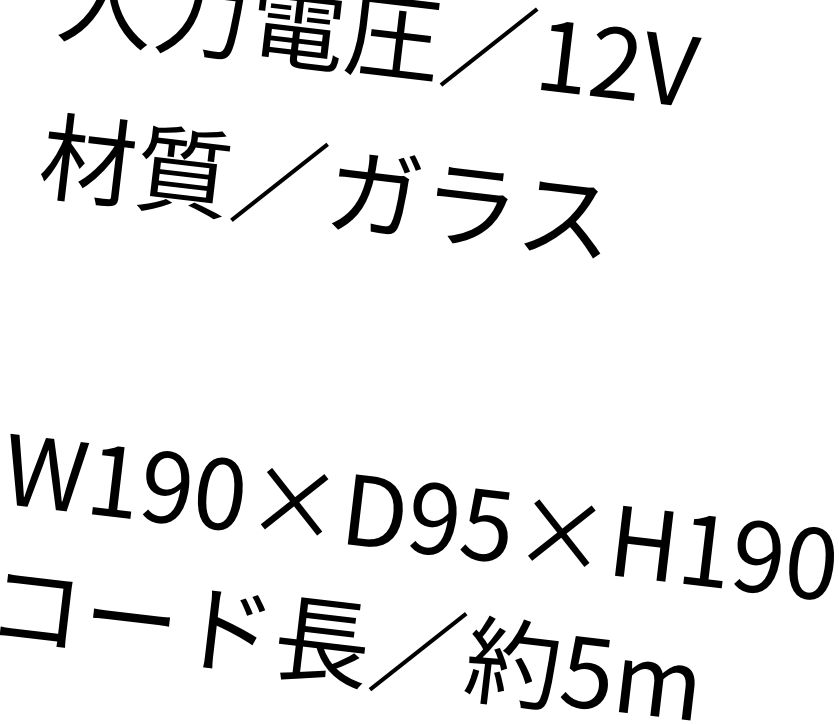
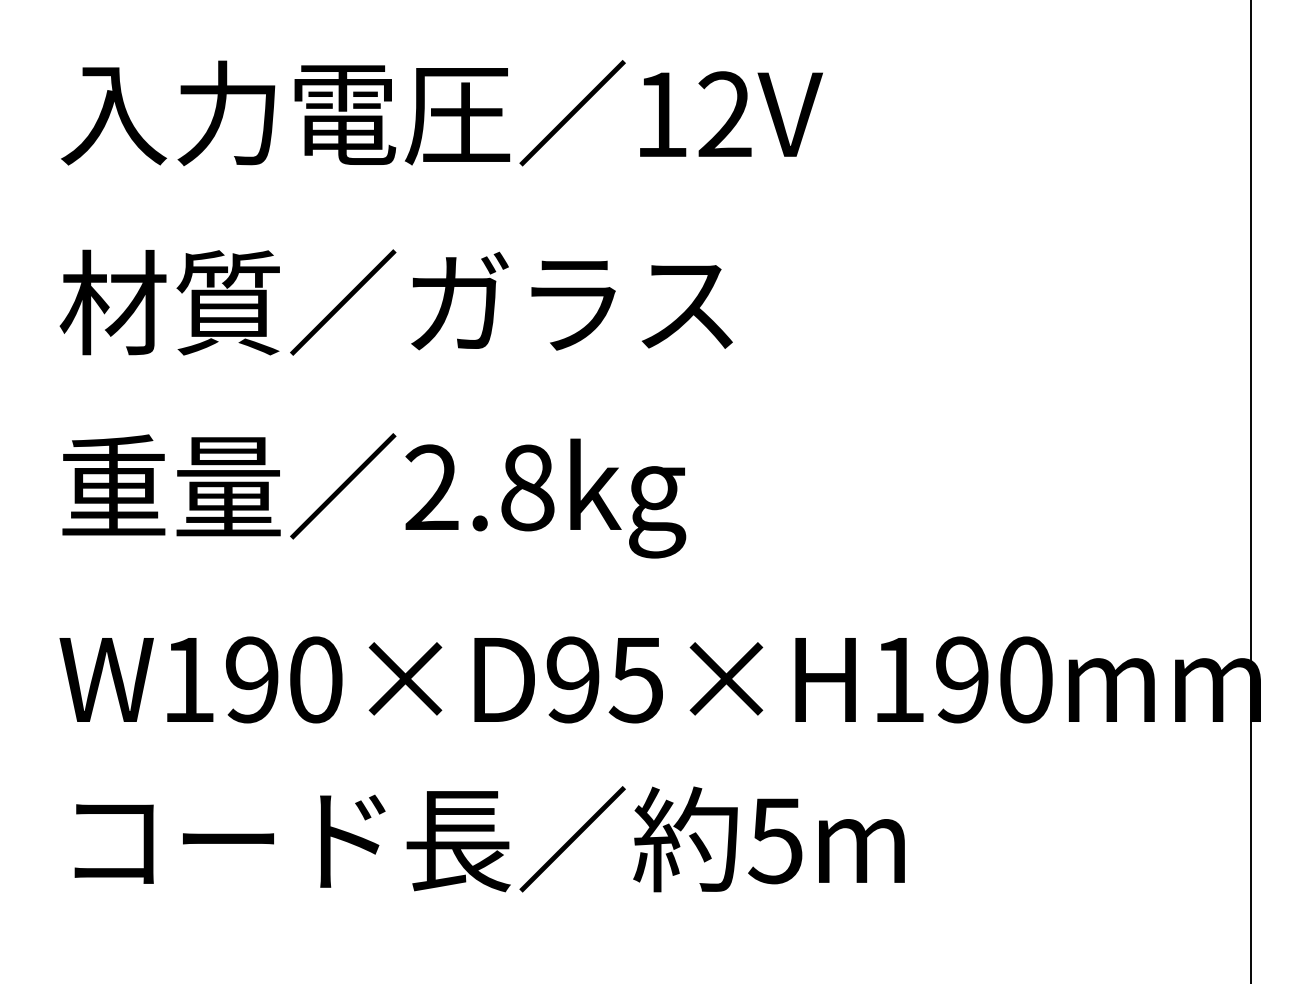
part: (273, 328) -> (356, 476), added

